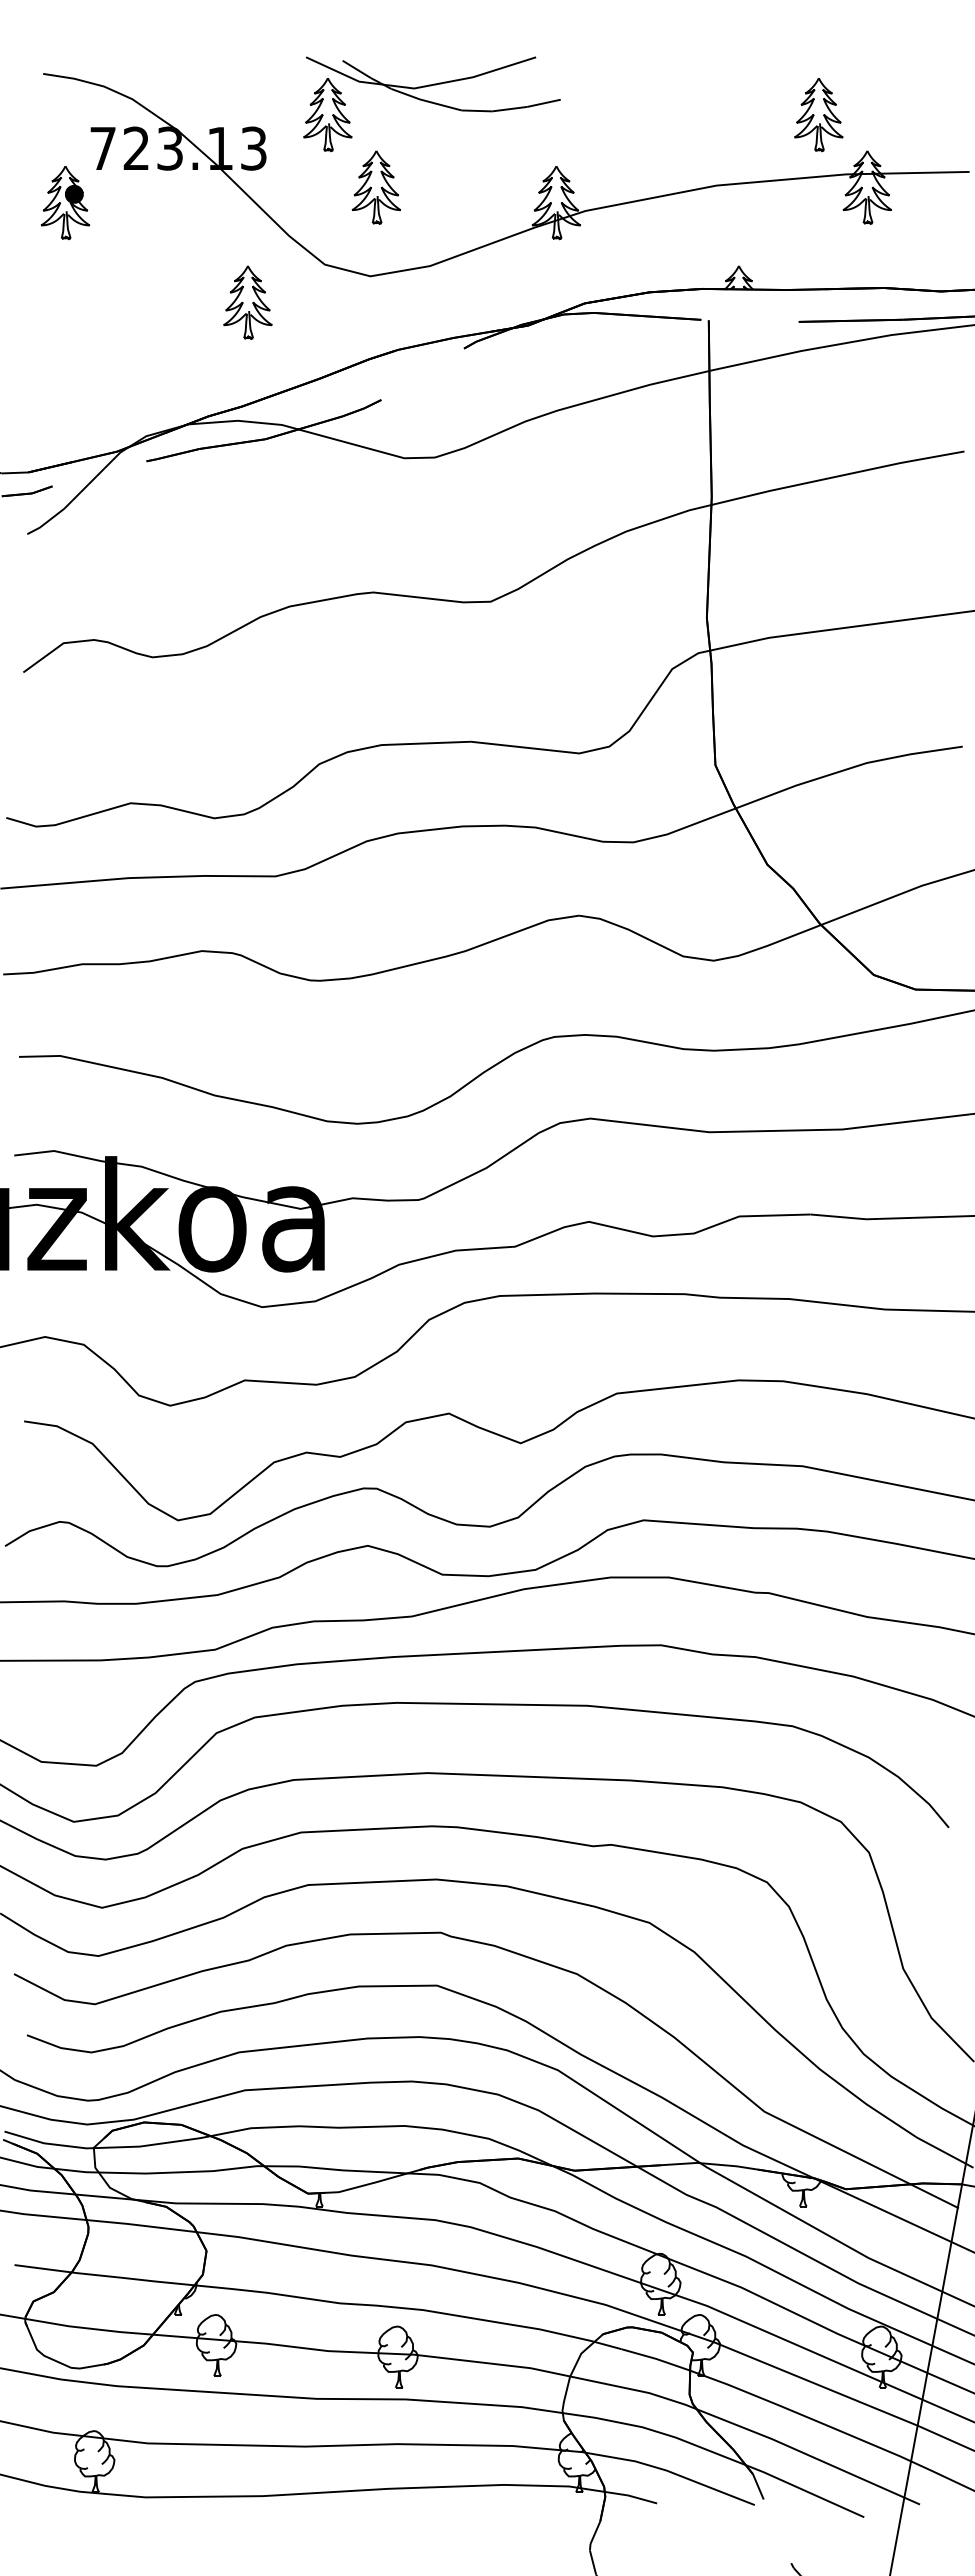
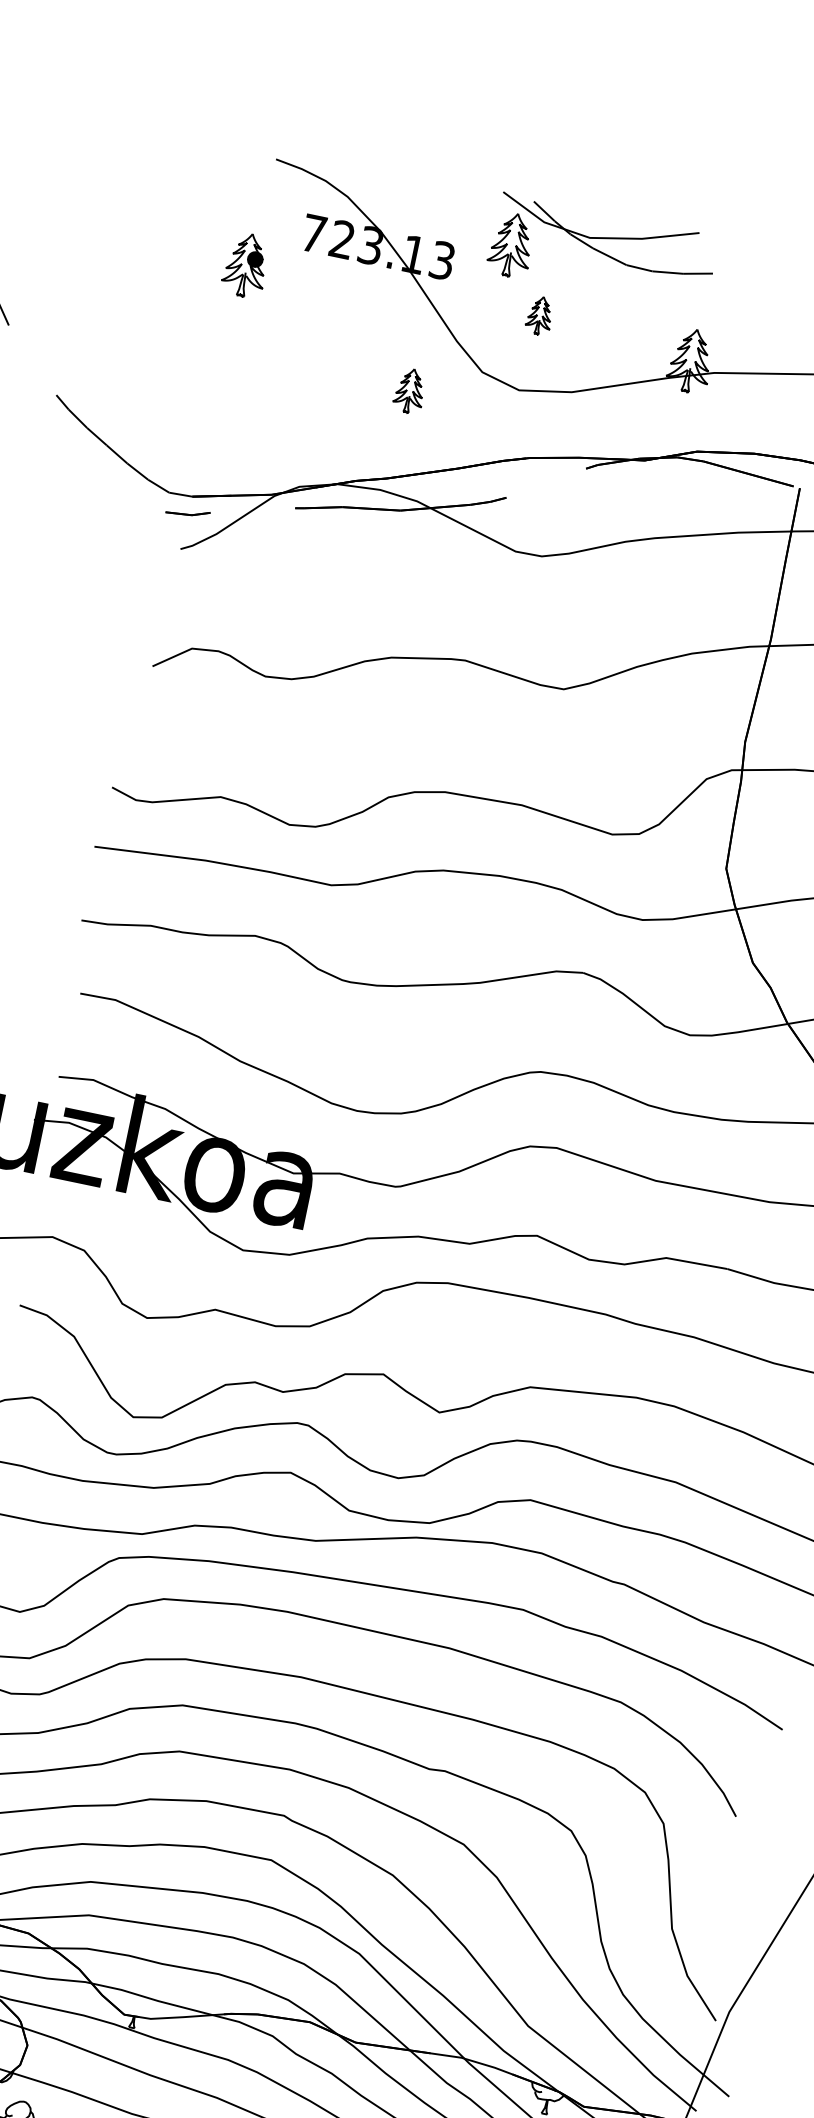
part: (375, 187) -> (539, 315), size x0.6
part: (64, 203) -> (245, 265), moved
part: (247, 302) -> (409, 390), size x0.7

